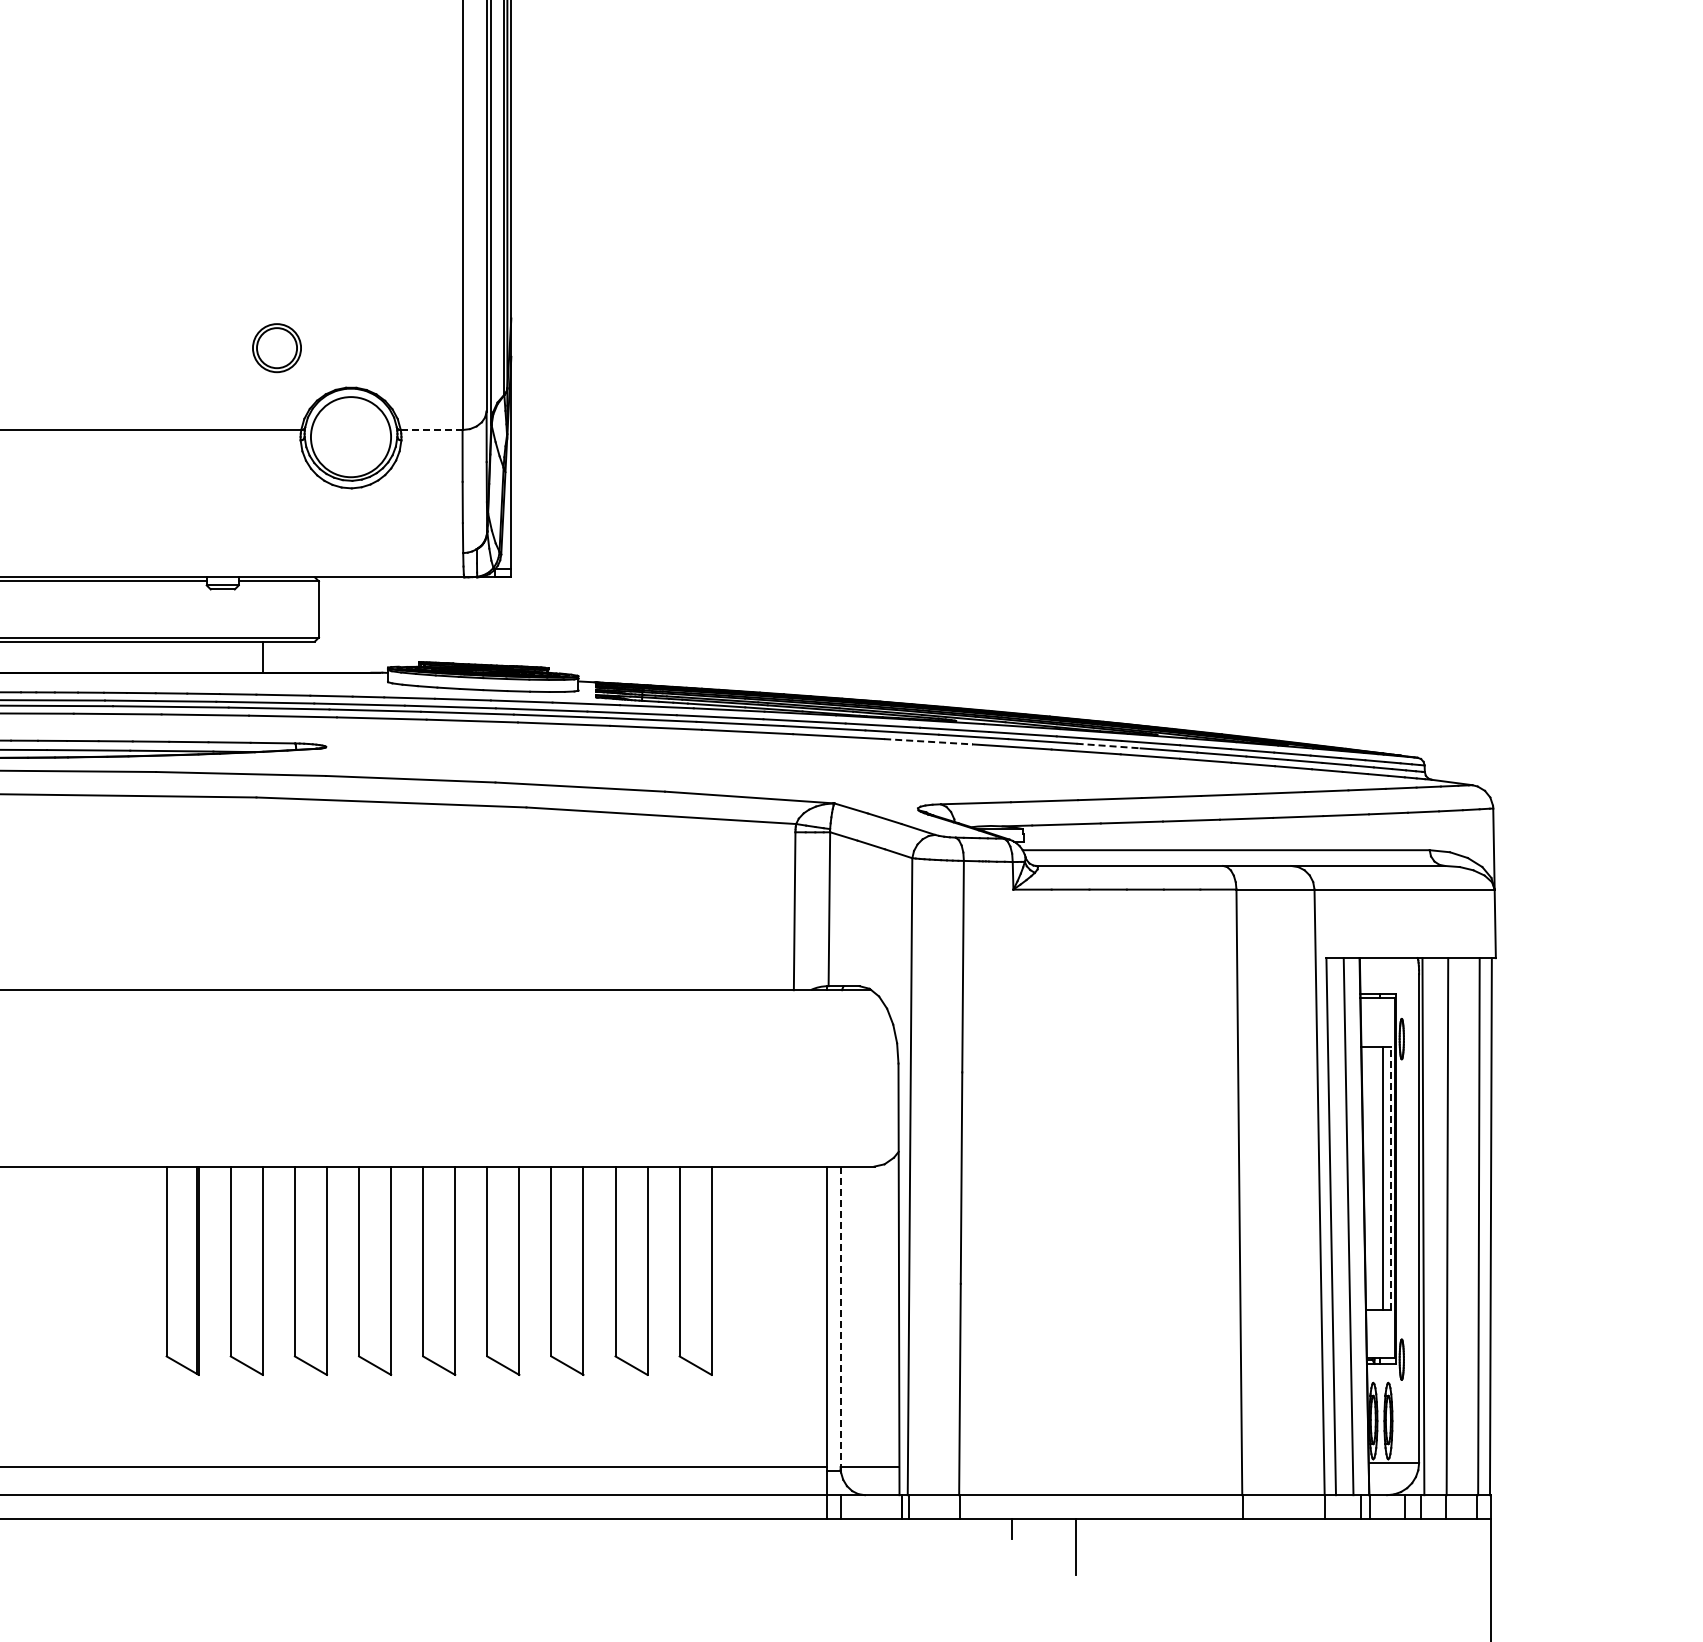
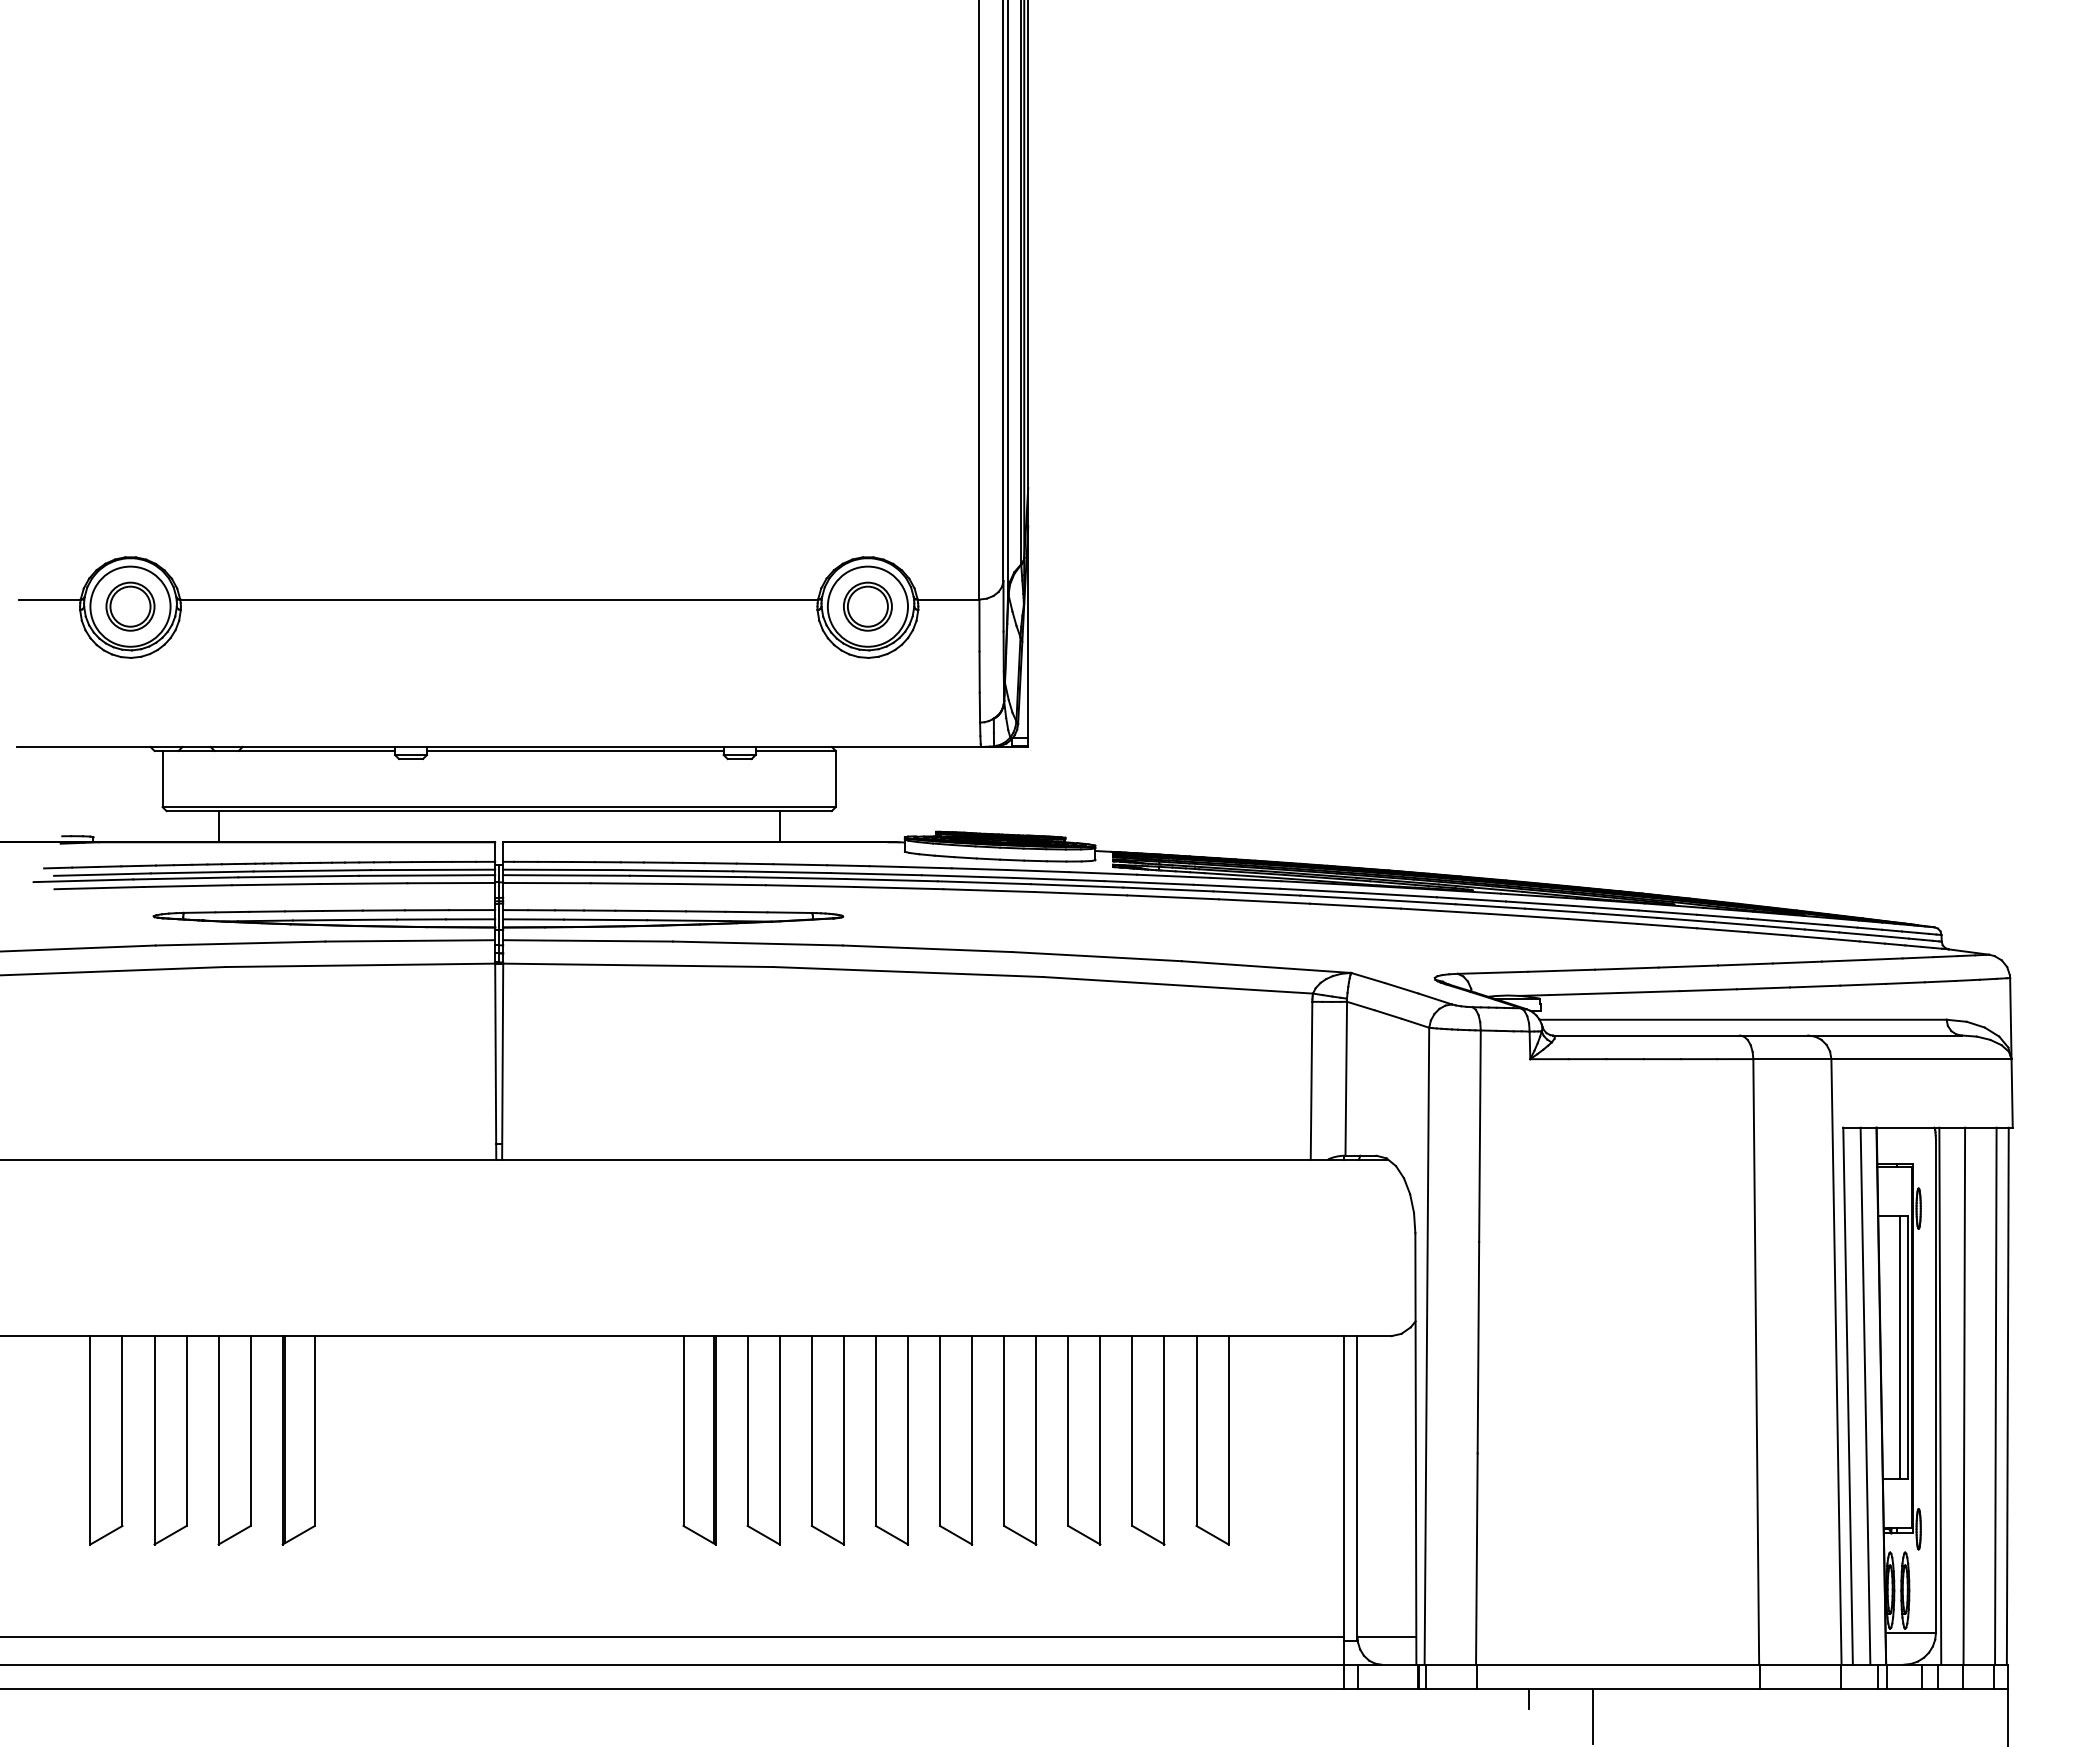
part: (276, 347) -> (867, 606), moved
line: (431, 429) -> (948, 599), dashed -> solid
line: (928, 741) -> (1445, 911), dashed -> solid
line: (1108, 745) -> (1625, 915), dashed -> solid
line: (1390, 1177) -> (1907, 1347), dashed -> solid
line: (840, 1317) -> (1357, 1487), dashed -> solid

